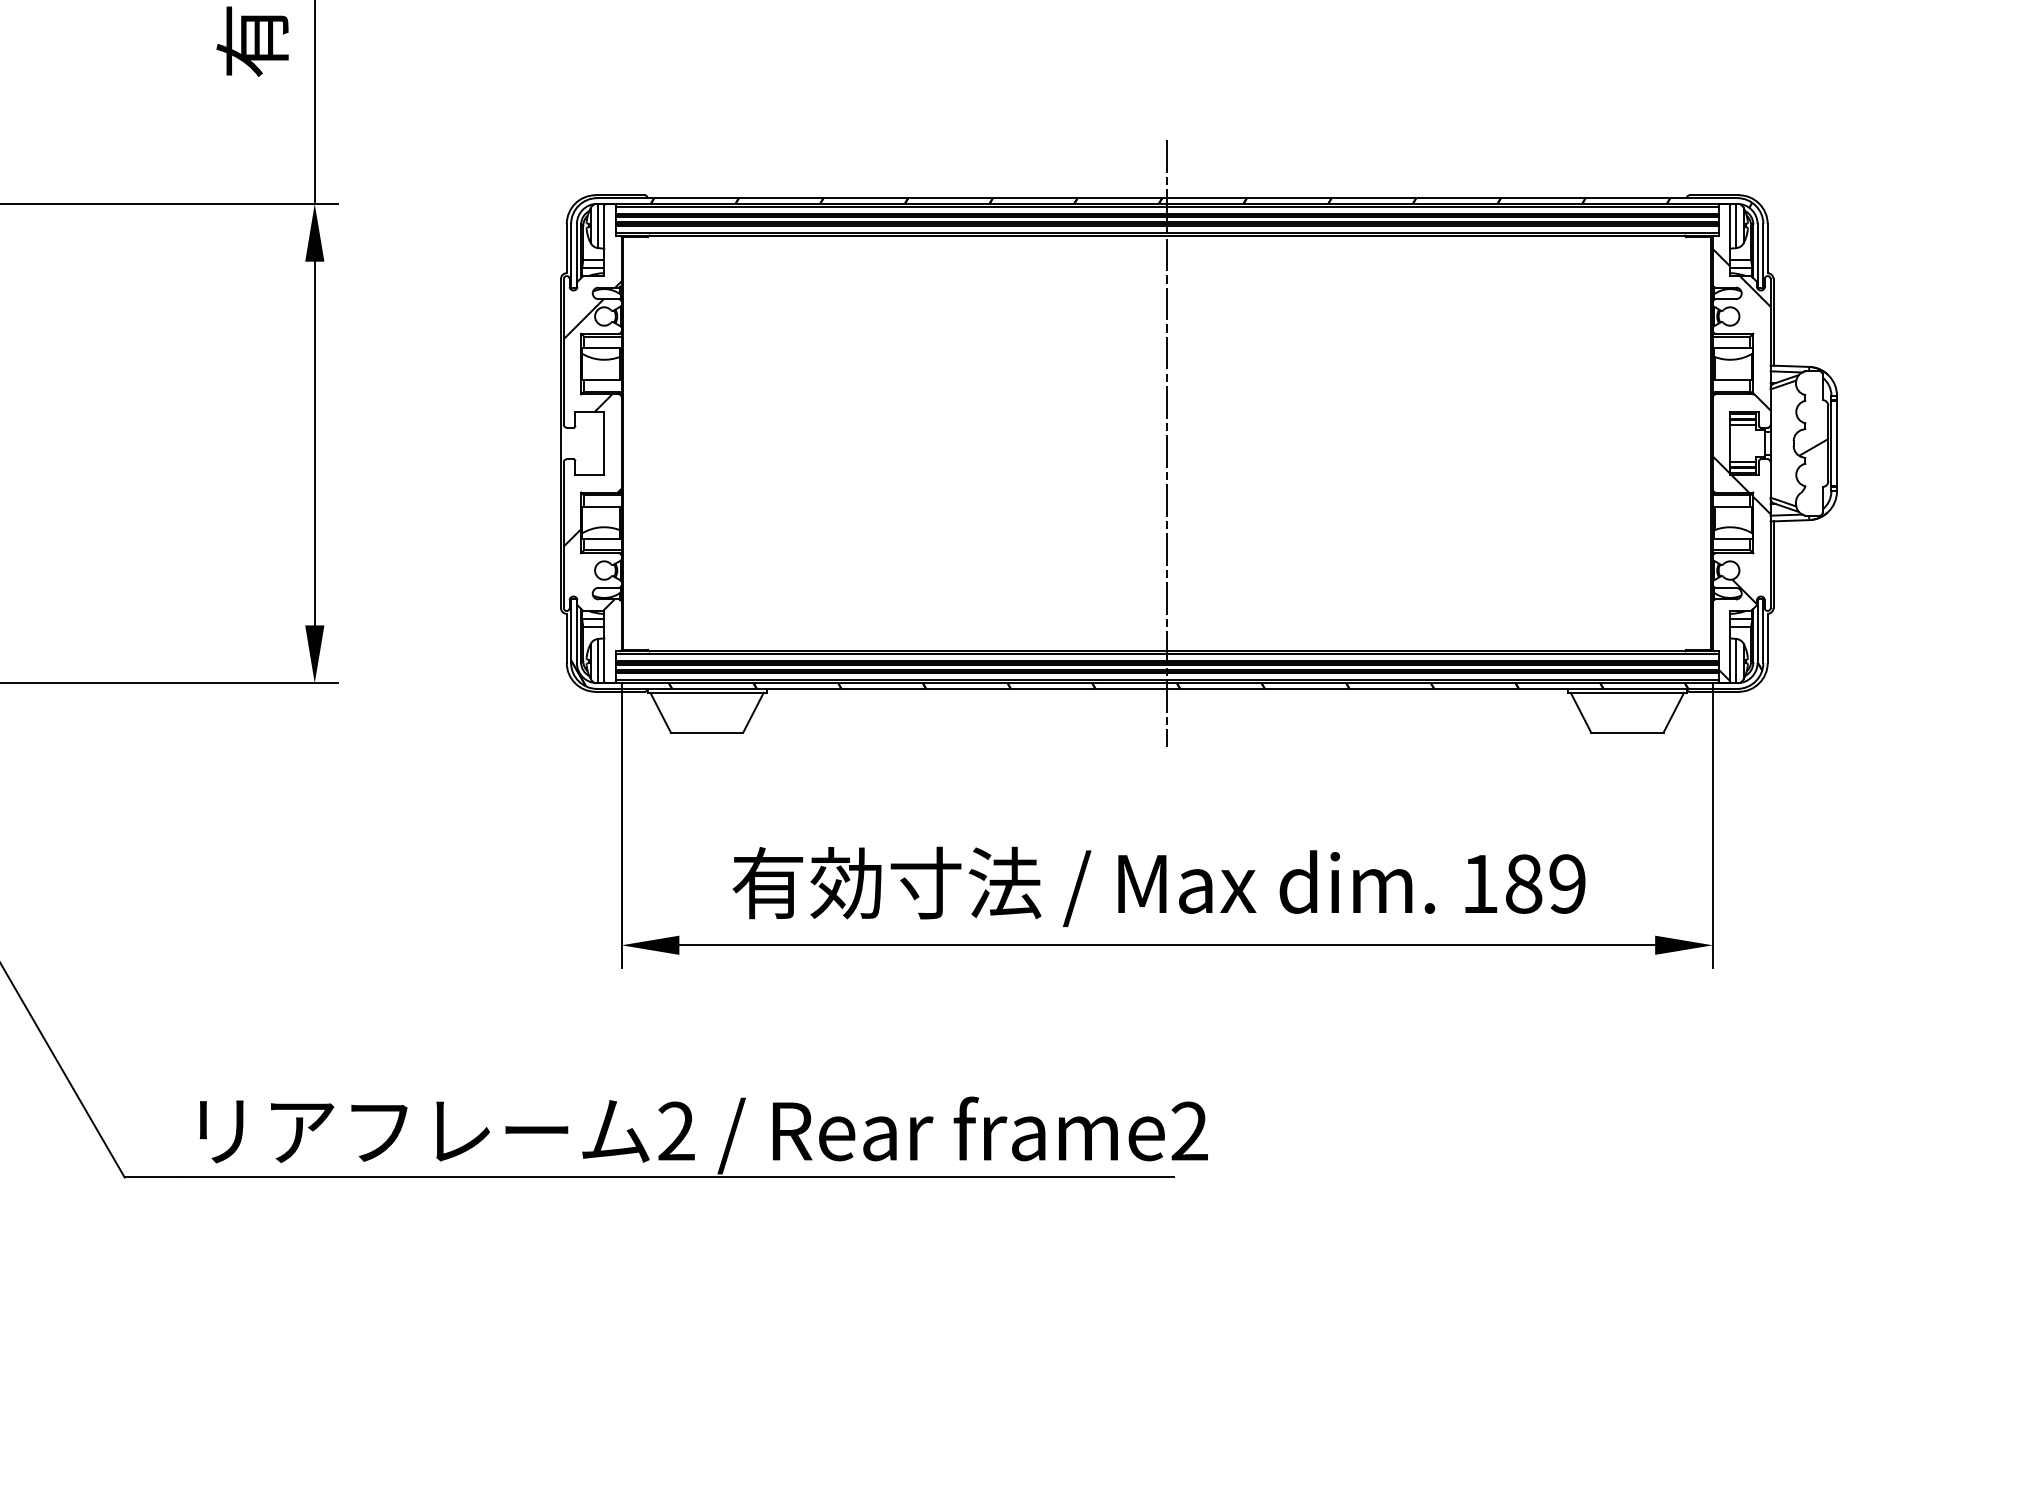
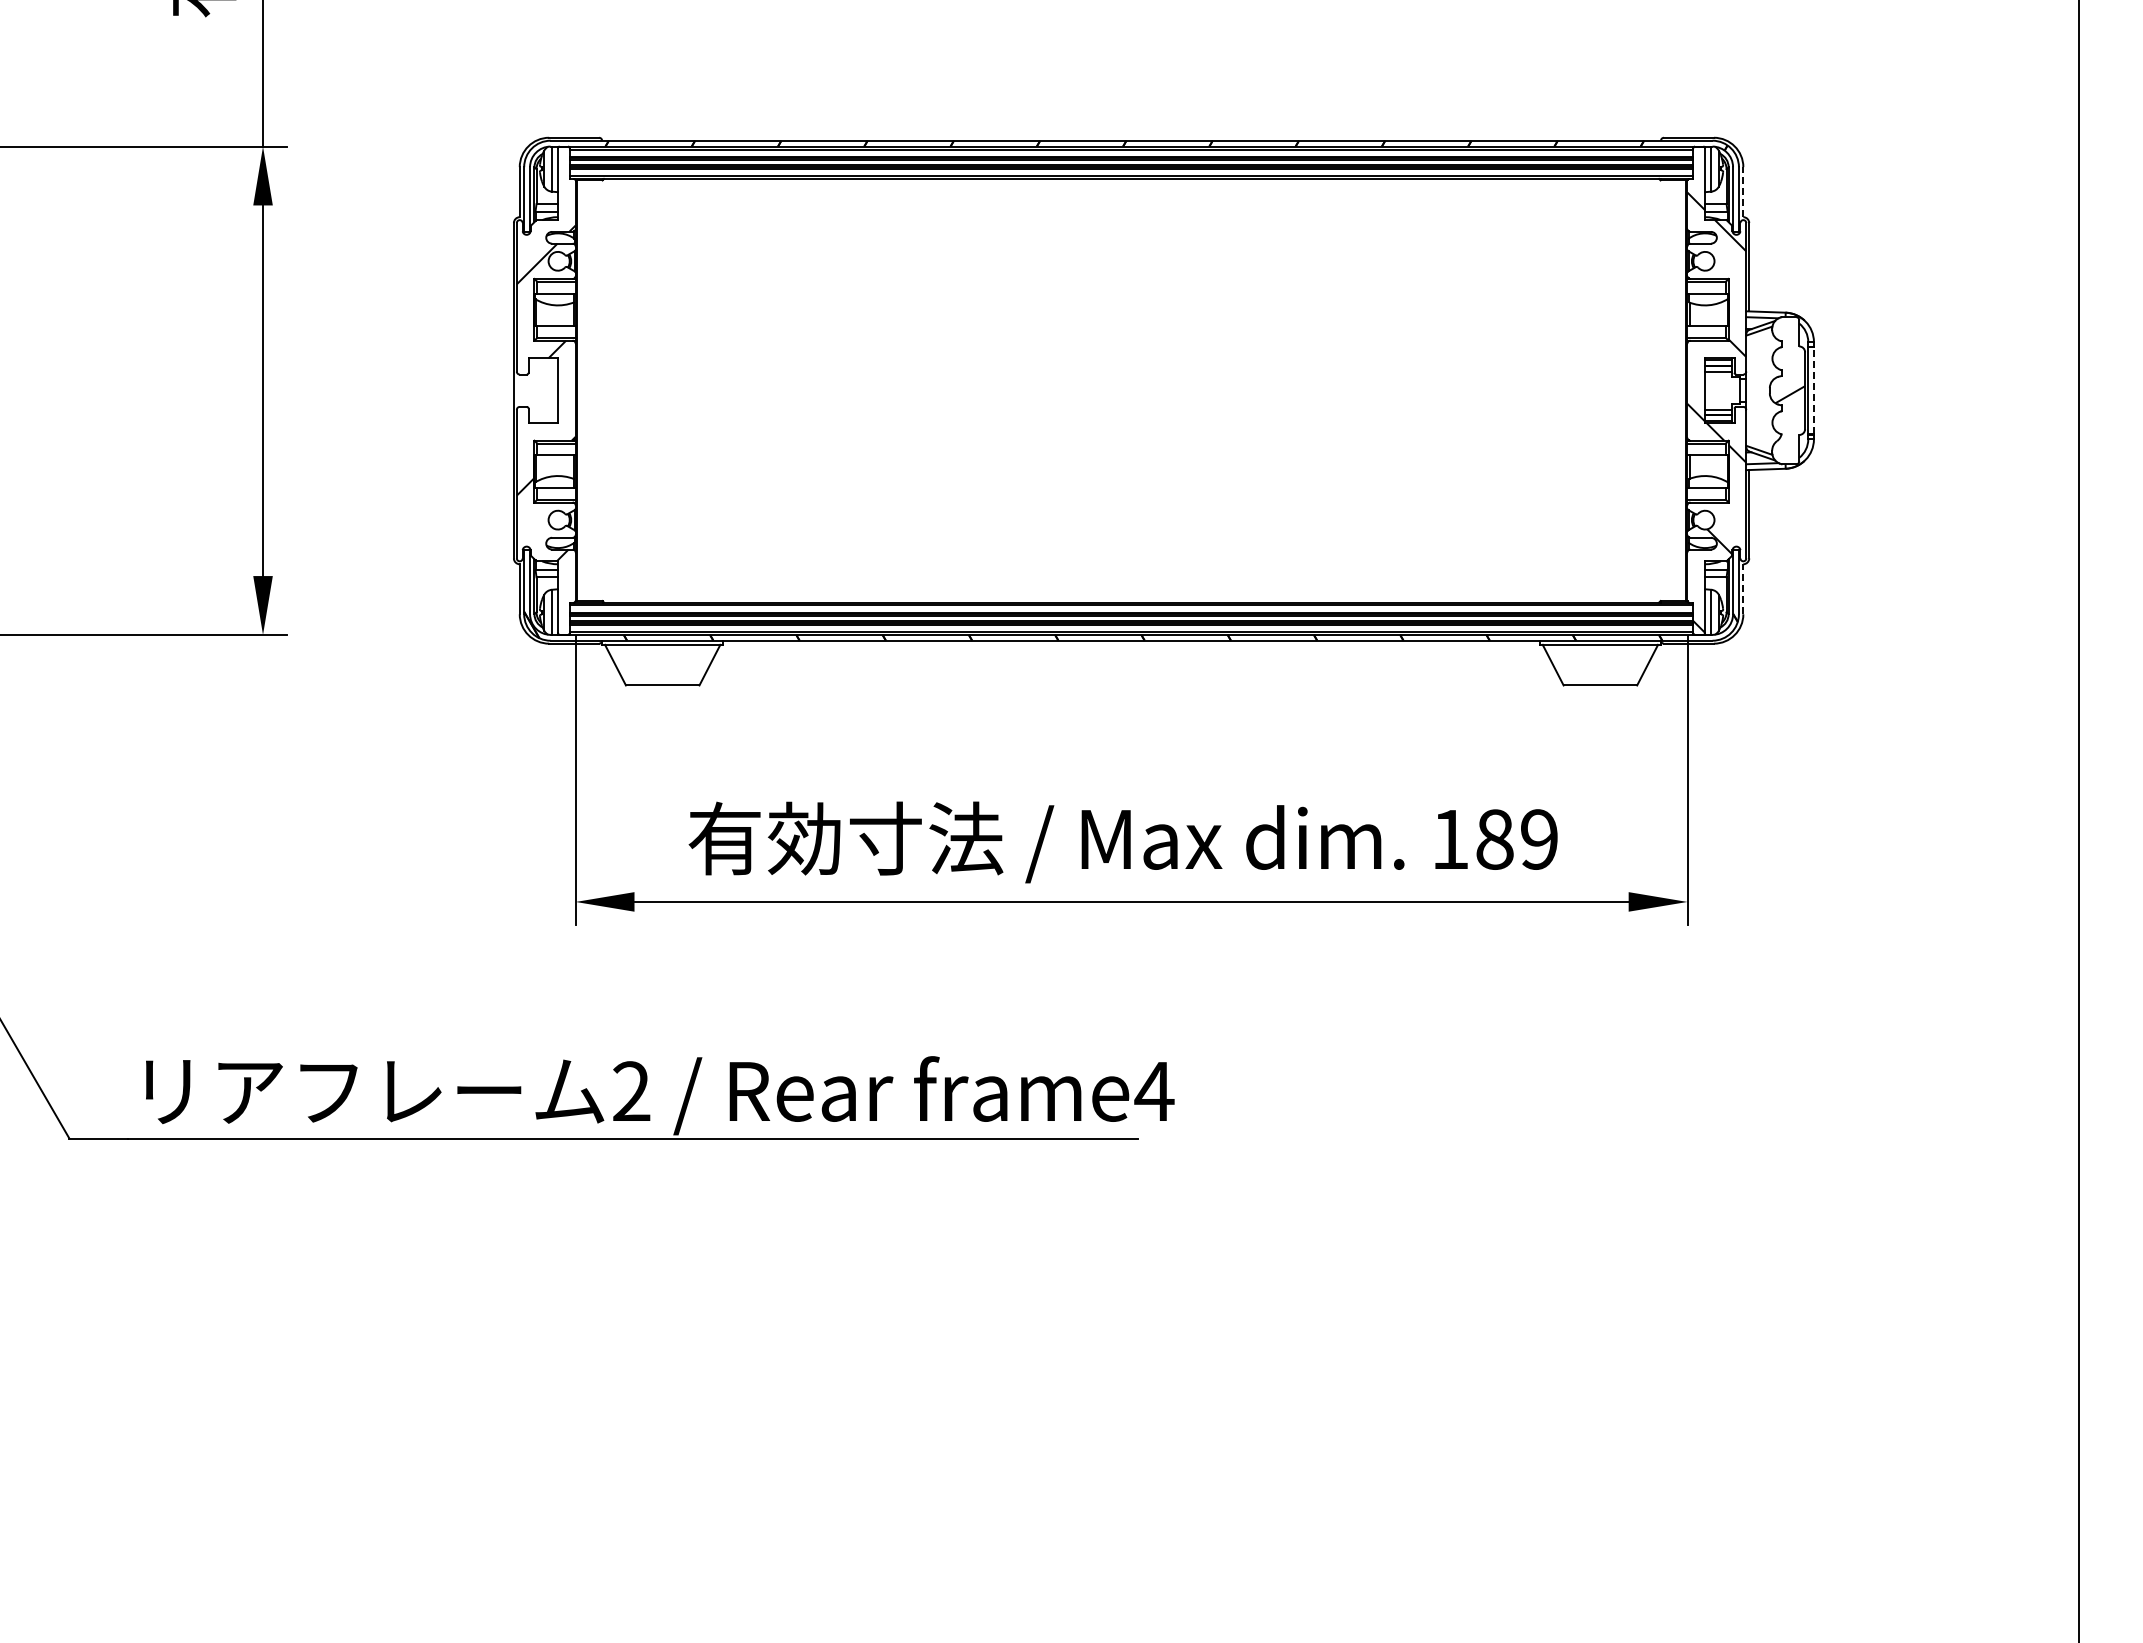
line: (1767, 247) -> (1743, 191), solid -> dashed
line: (1167, 443) -> (1131, 390), removed
line: (1836, 443) -> (1813, 390), solid -> dashed
line: (1767, 637) -> (1743, 588), solid -> dashed
text: (1189, 1130) -> (1154, 1090), frame2 -> frame4

